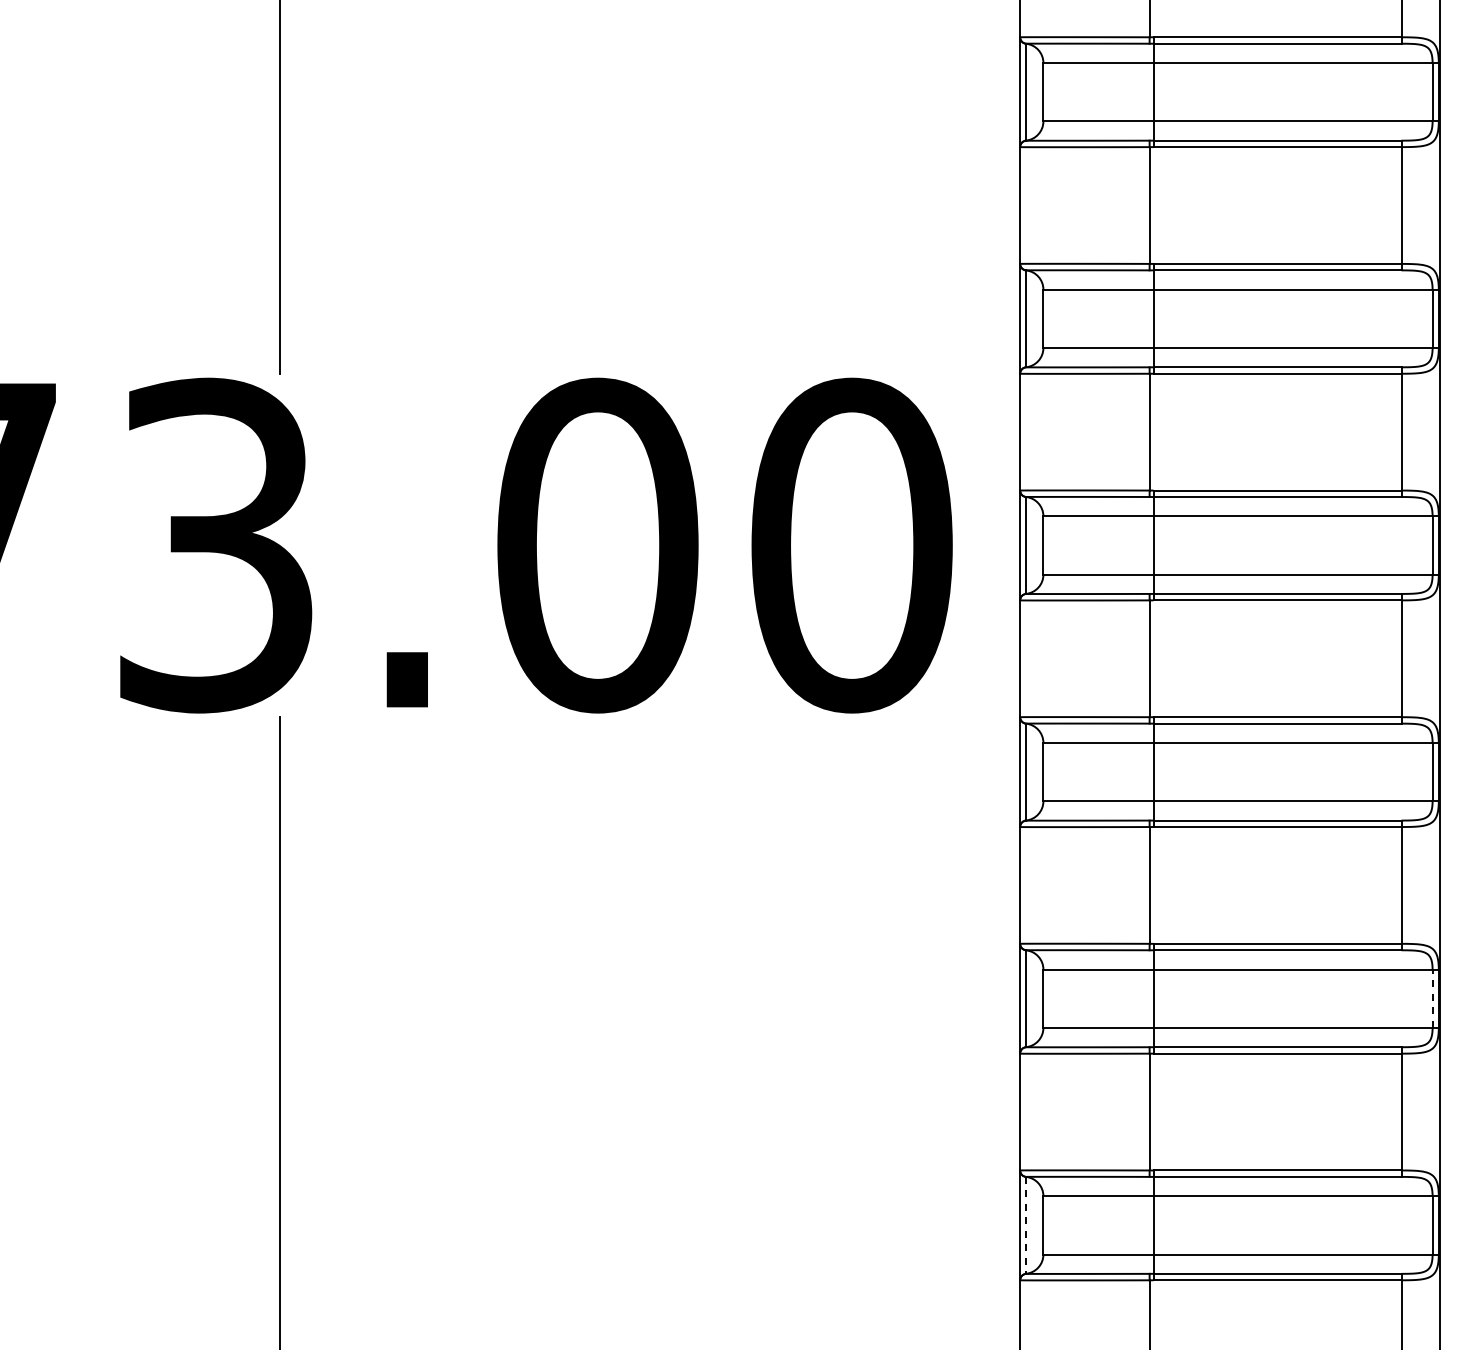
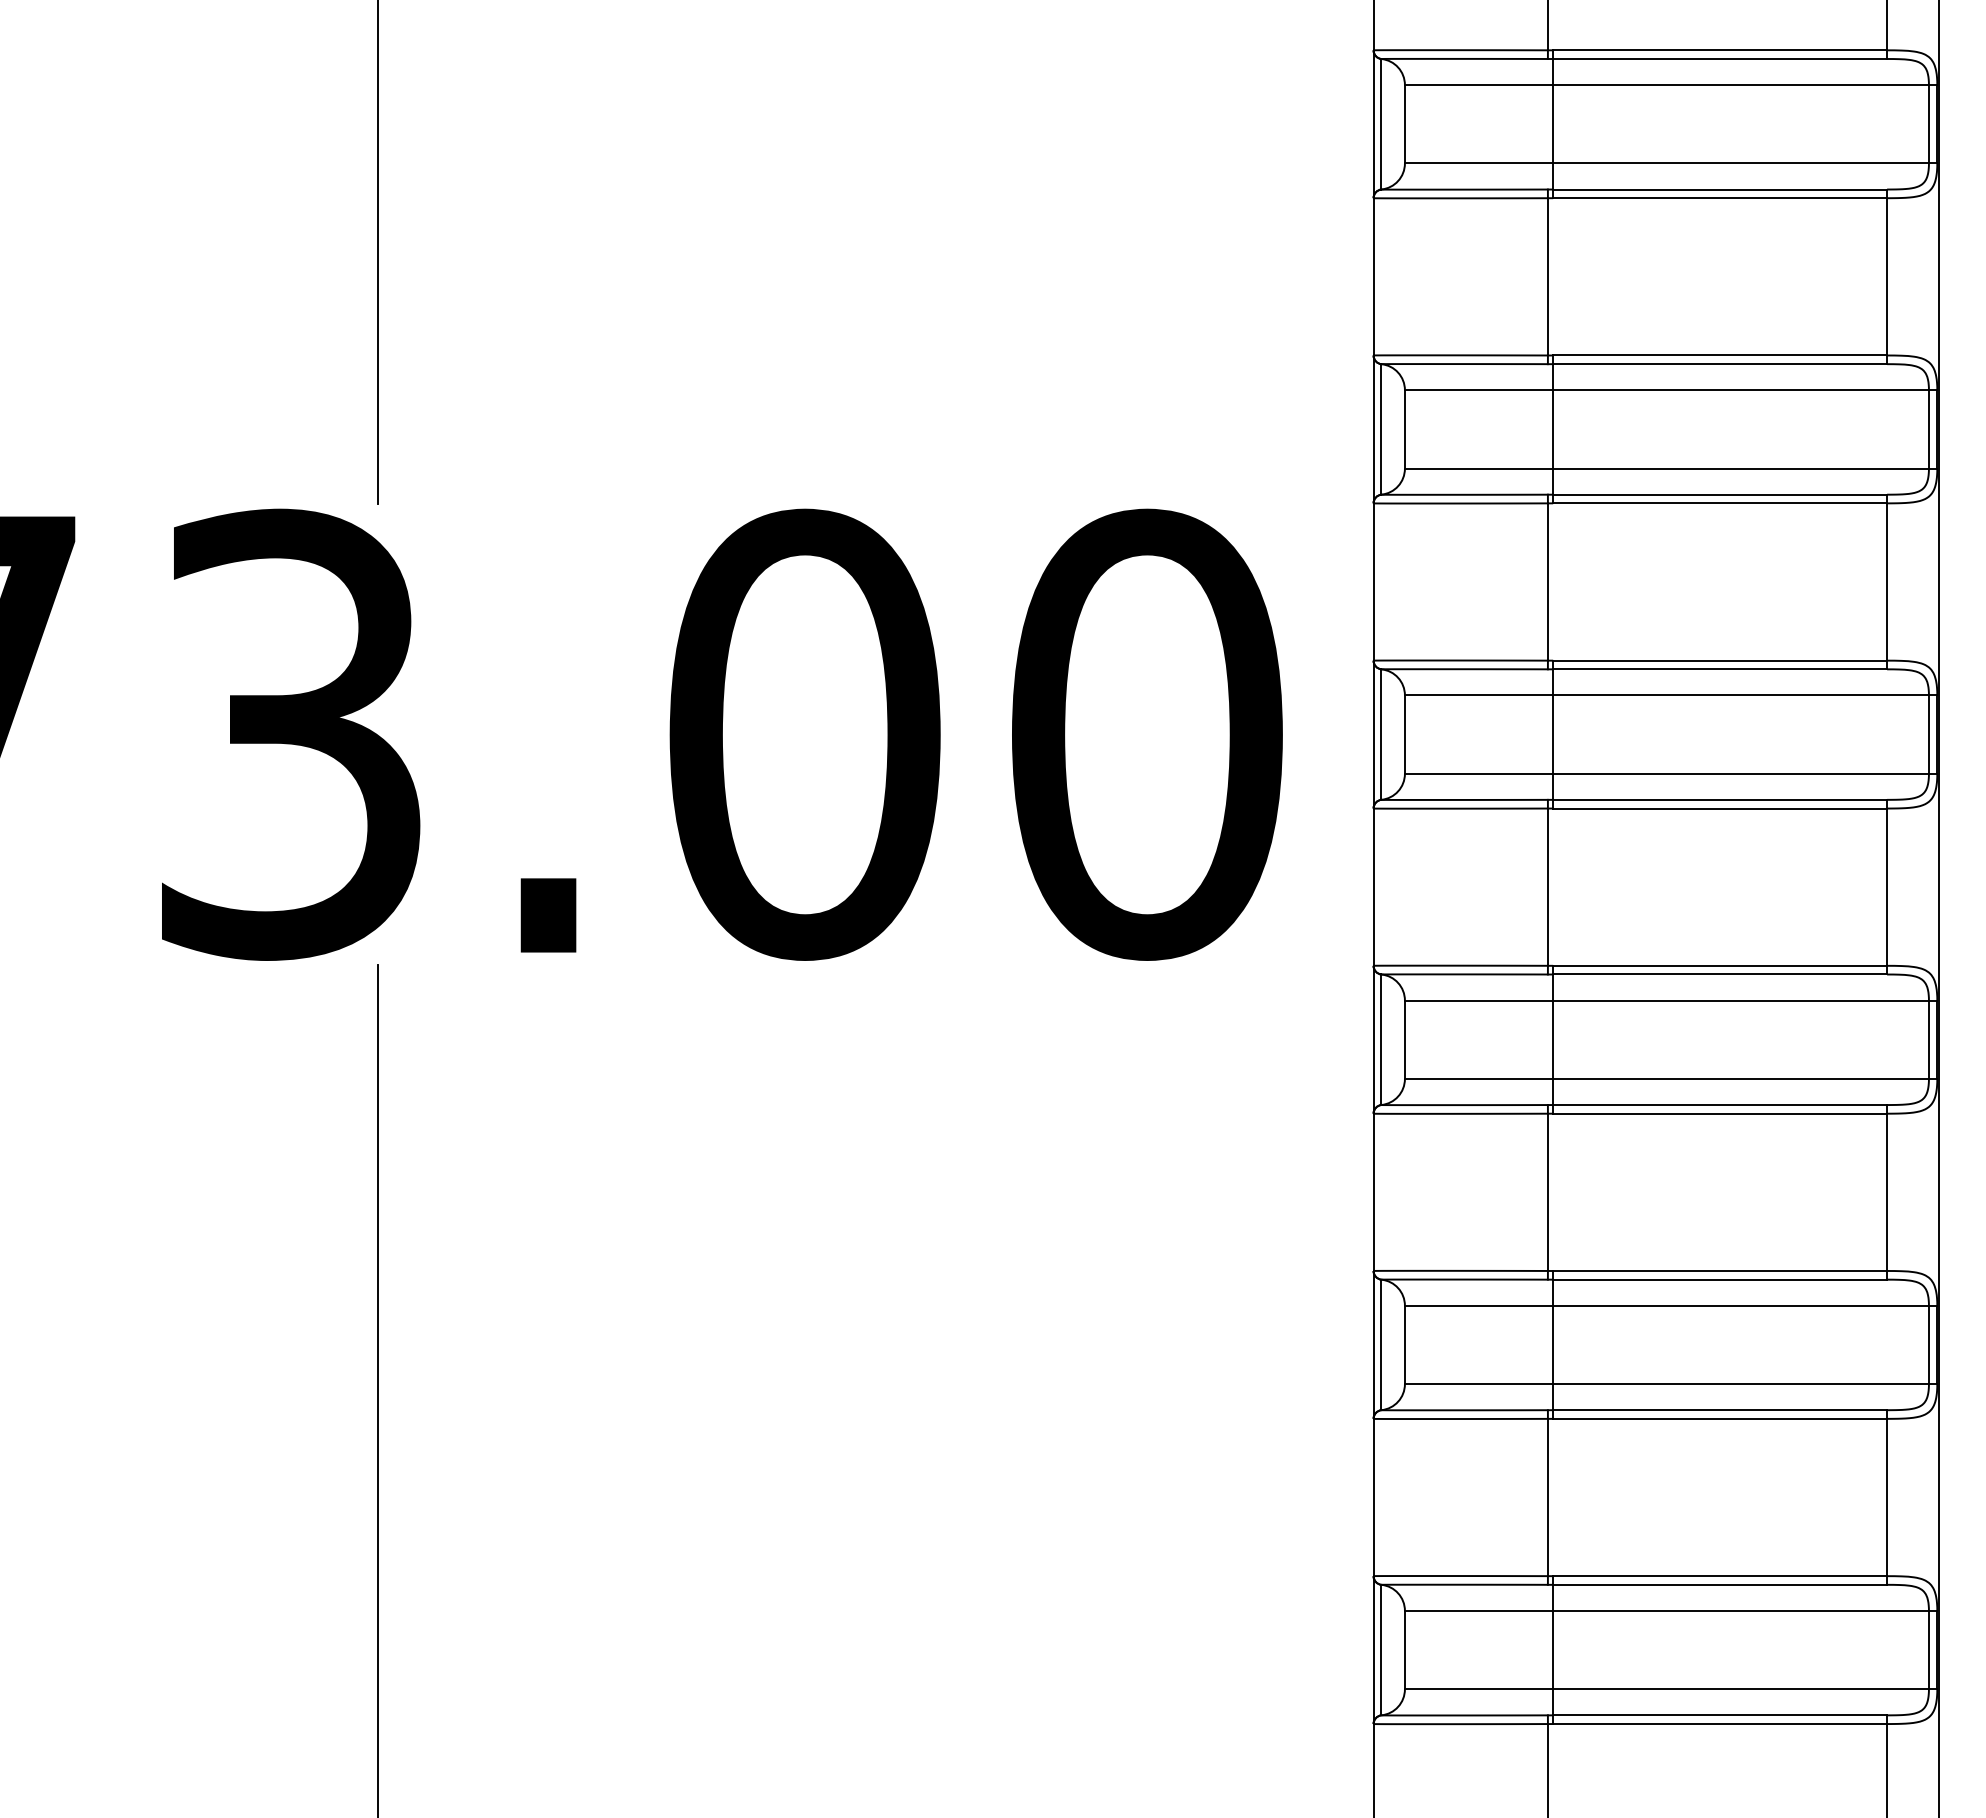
line: (1432, 998) -> (1928, 1344), dashed -> solid
line: (1025, 1225) -> (1380, 1650), dashed -> solid

